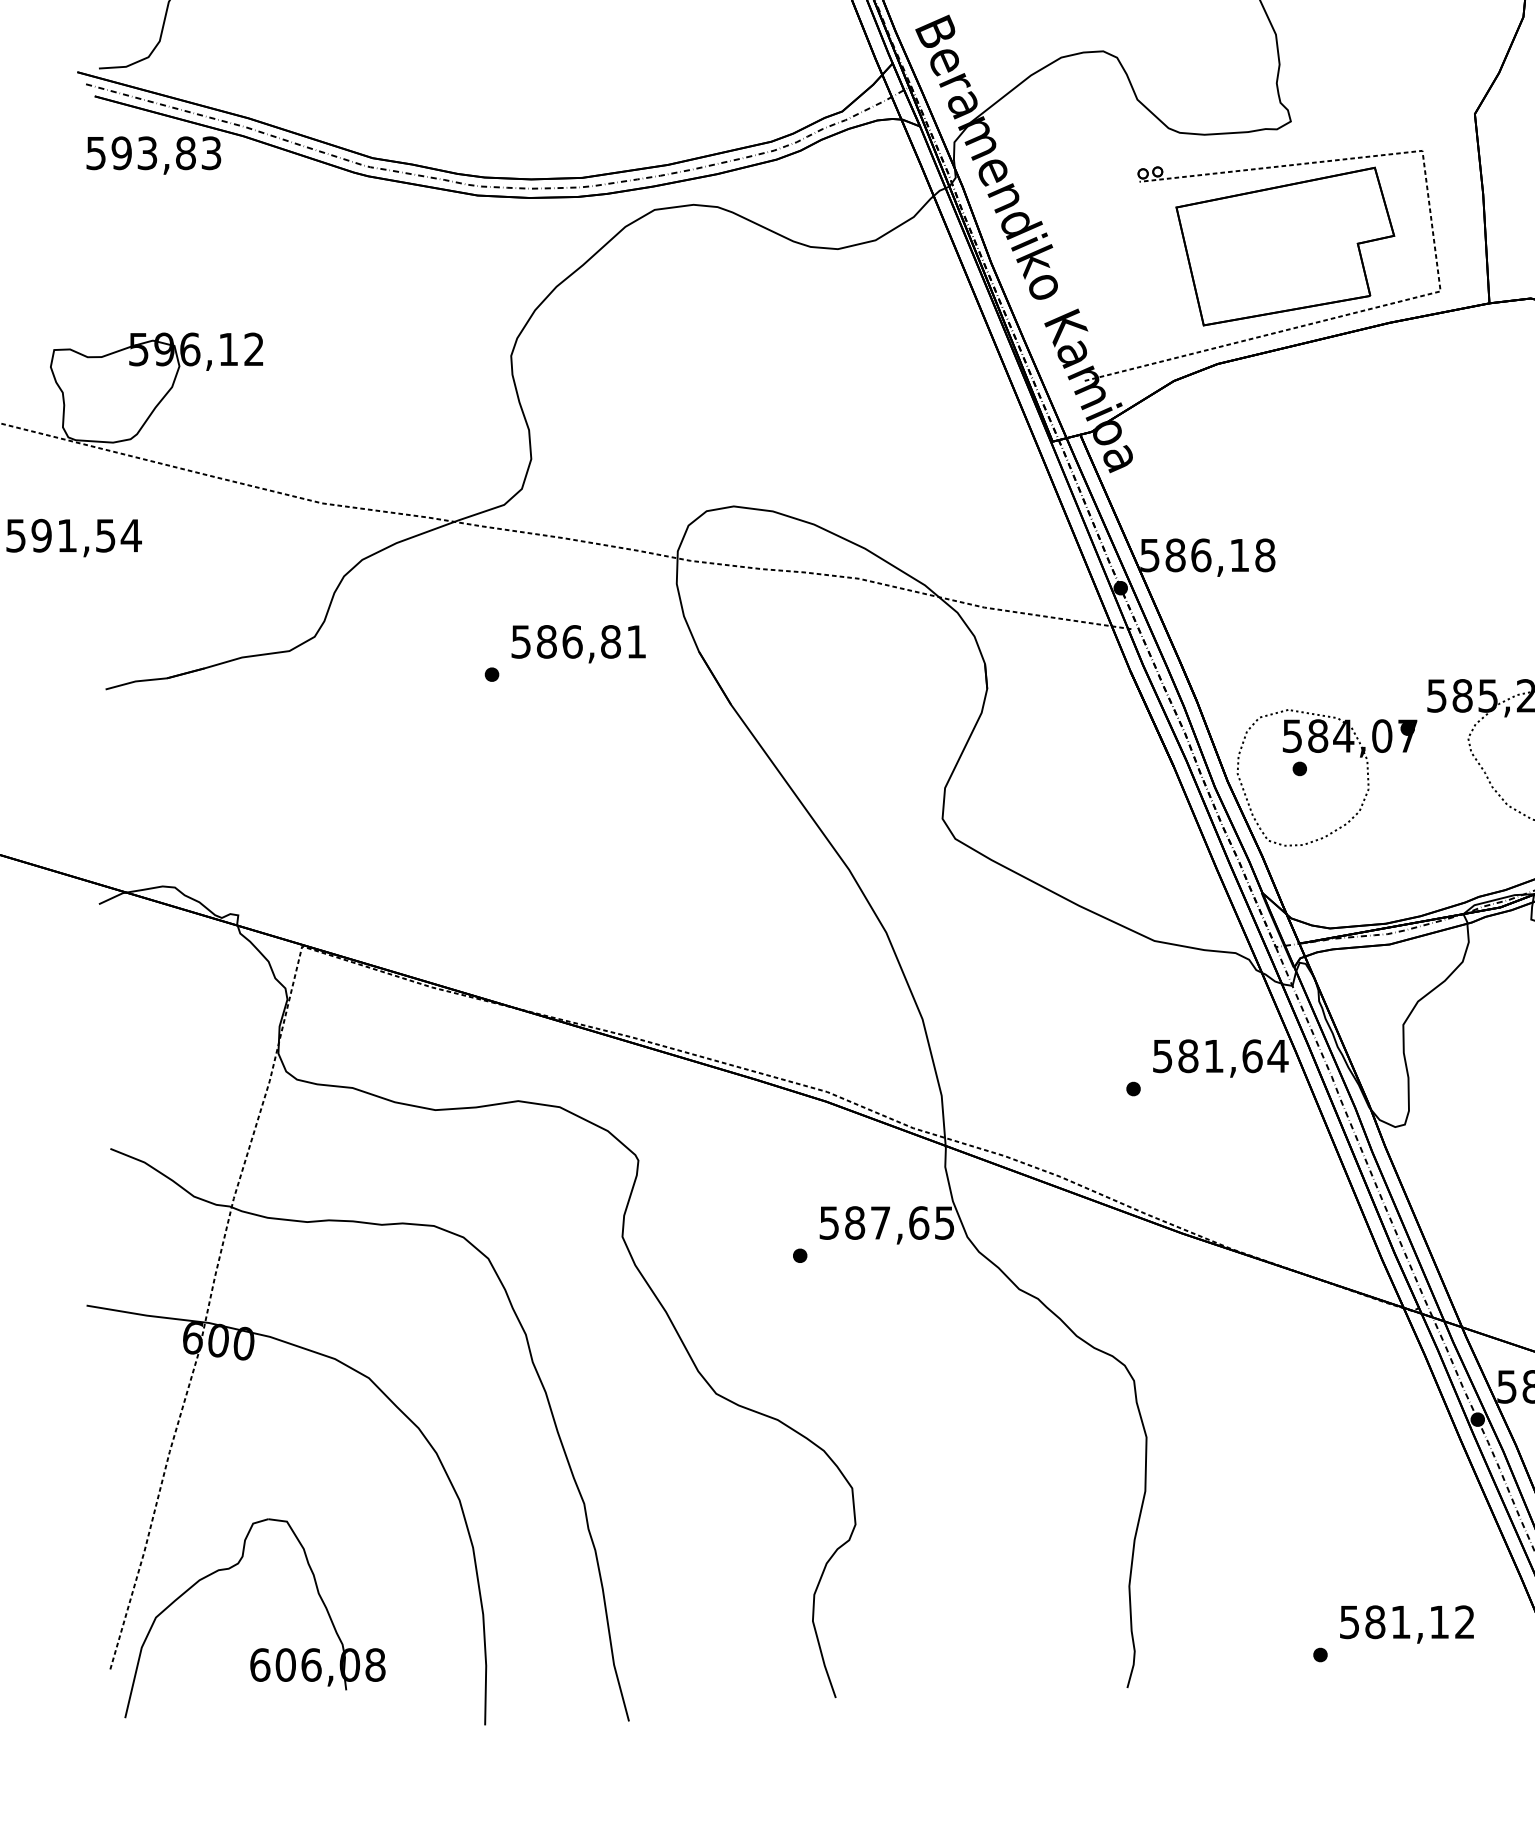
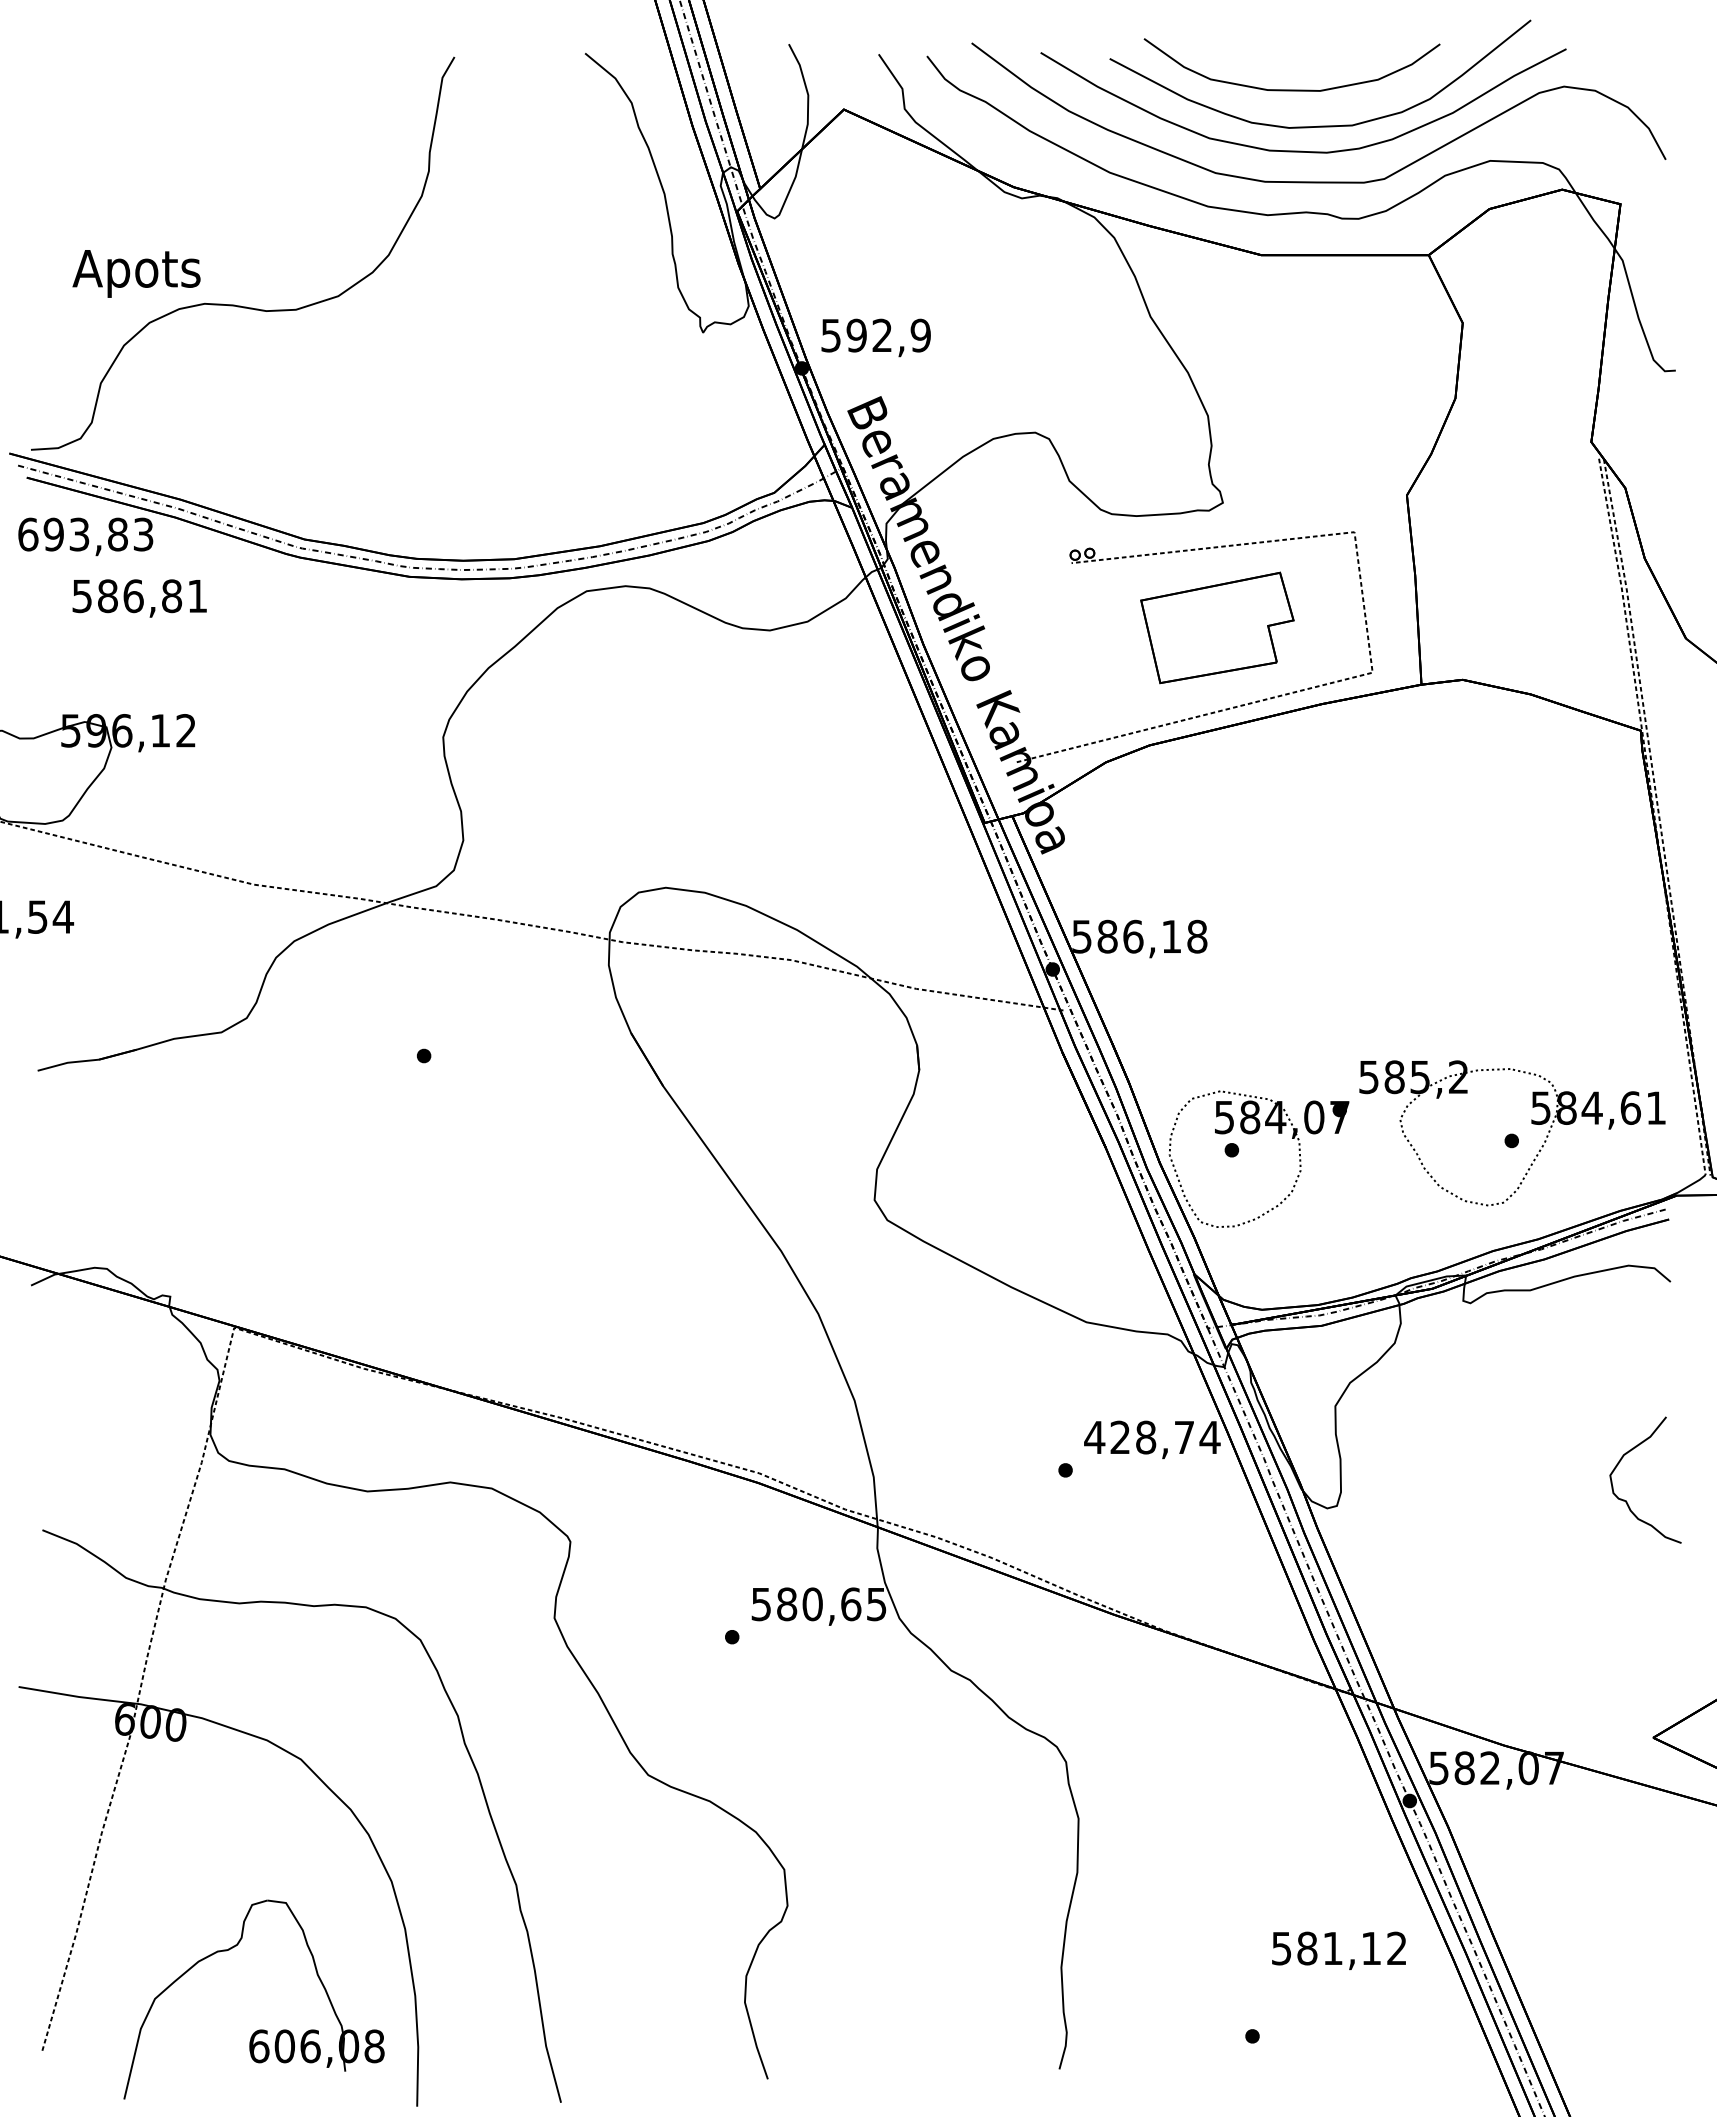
text: (96, 153) -> (28, 534), 593,83 -> 693,83
part: (1285, 246) -> (1217, 627), size x0.7
text: (578, 644) -> (139, 598), moved
text: (1207, 1056) -> (1139, 1437), 581,64 -> 428,74
text: (880, 1223) -> (812, 1604), 587,65 -> 580,65
text: (1406, 1624) -> (1338, 1950), moved
part: (260, 1648) -> (259, 2029), moved

